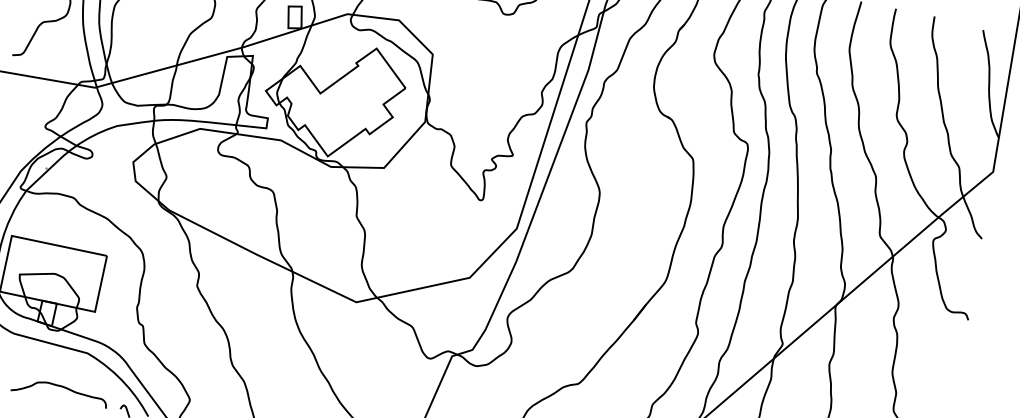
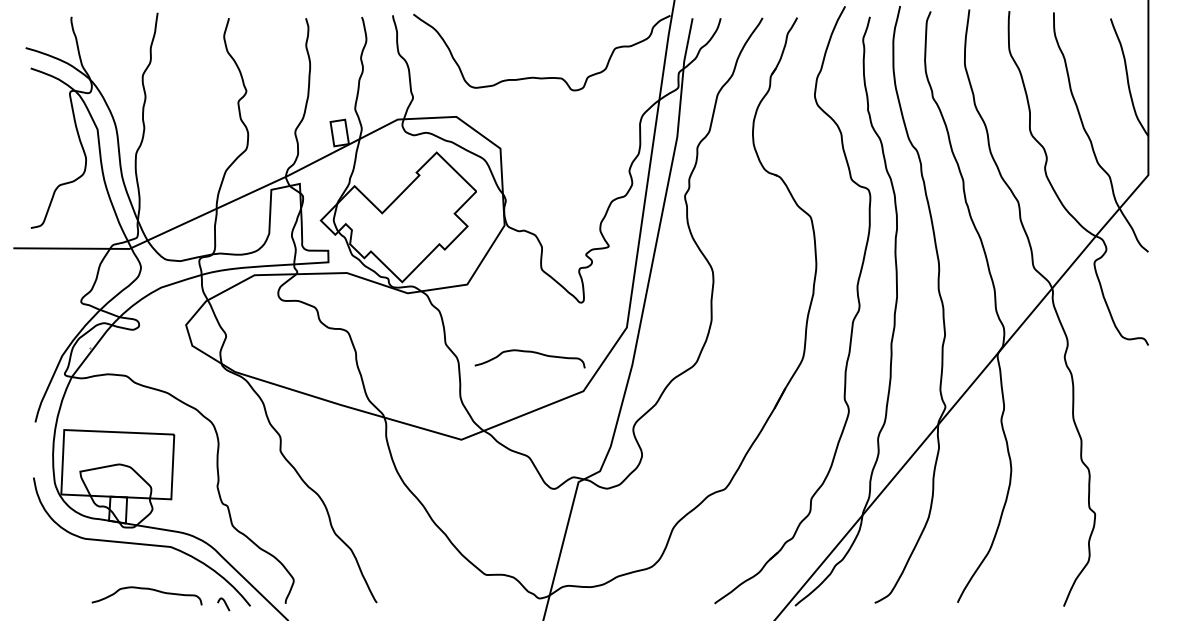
curve: (428, 236) -> (529, 352), added

